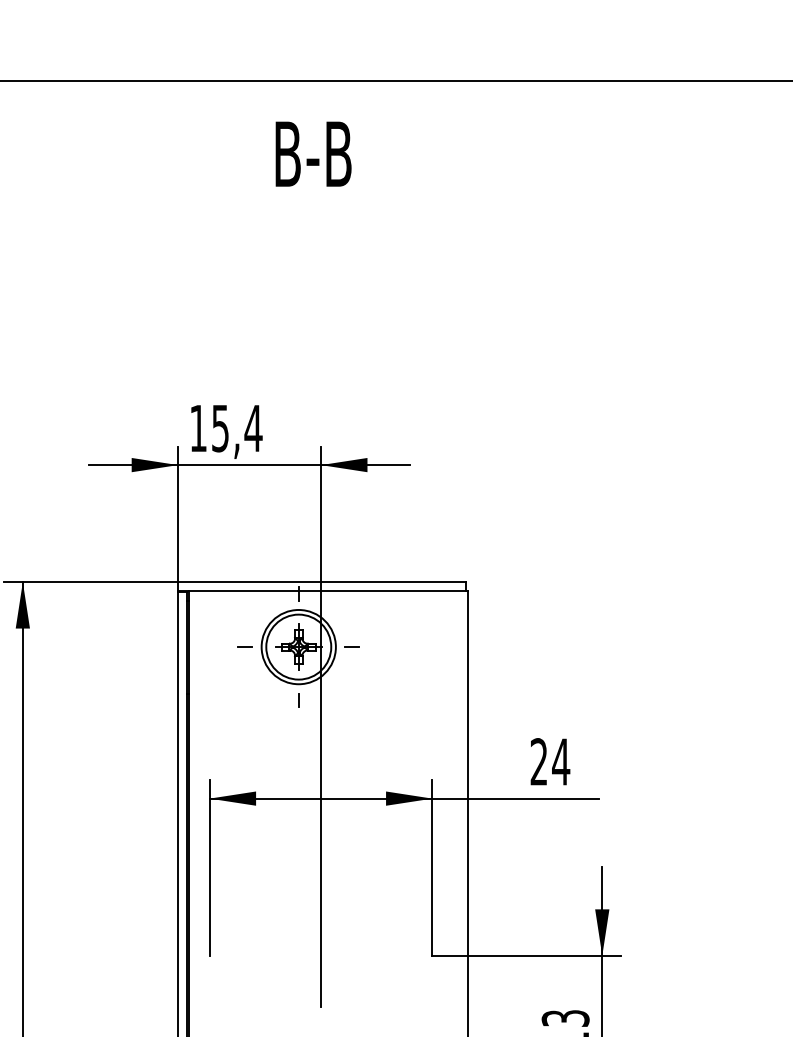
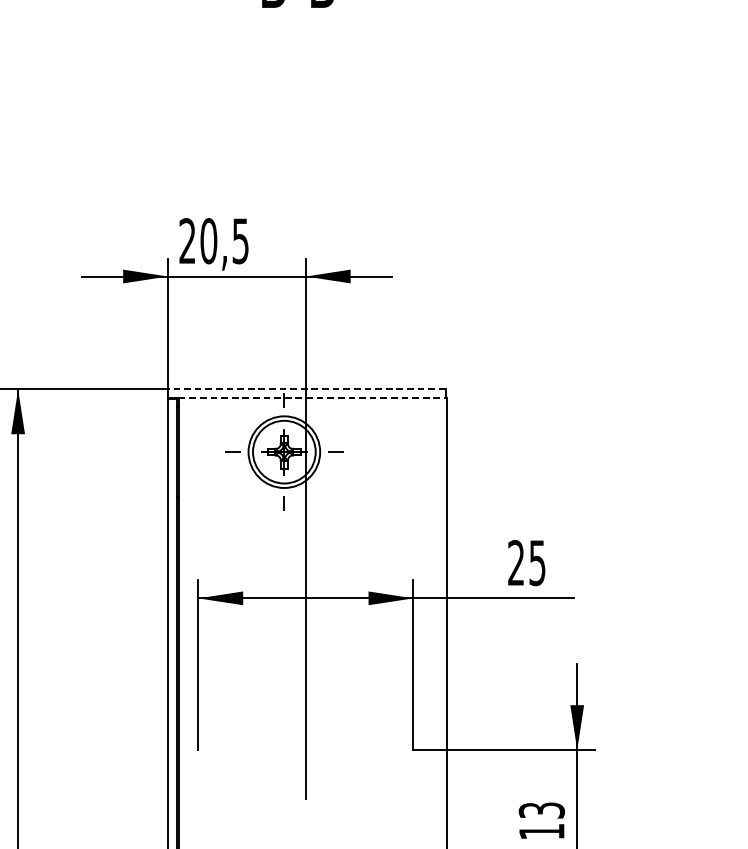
text: (226, 428) -> (214, 241), 15,4 -> 20,5
line: (321, 582) -> (306, 389), solid -> dashed
line: (328, 591) -> (313, 398), solid -> dashed
text: (561, 762) -> (537, 563), 24 -> 25

